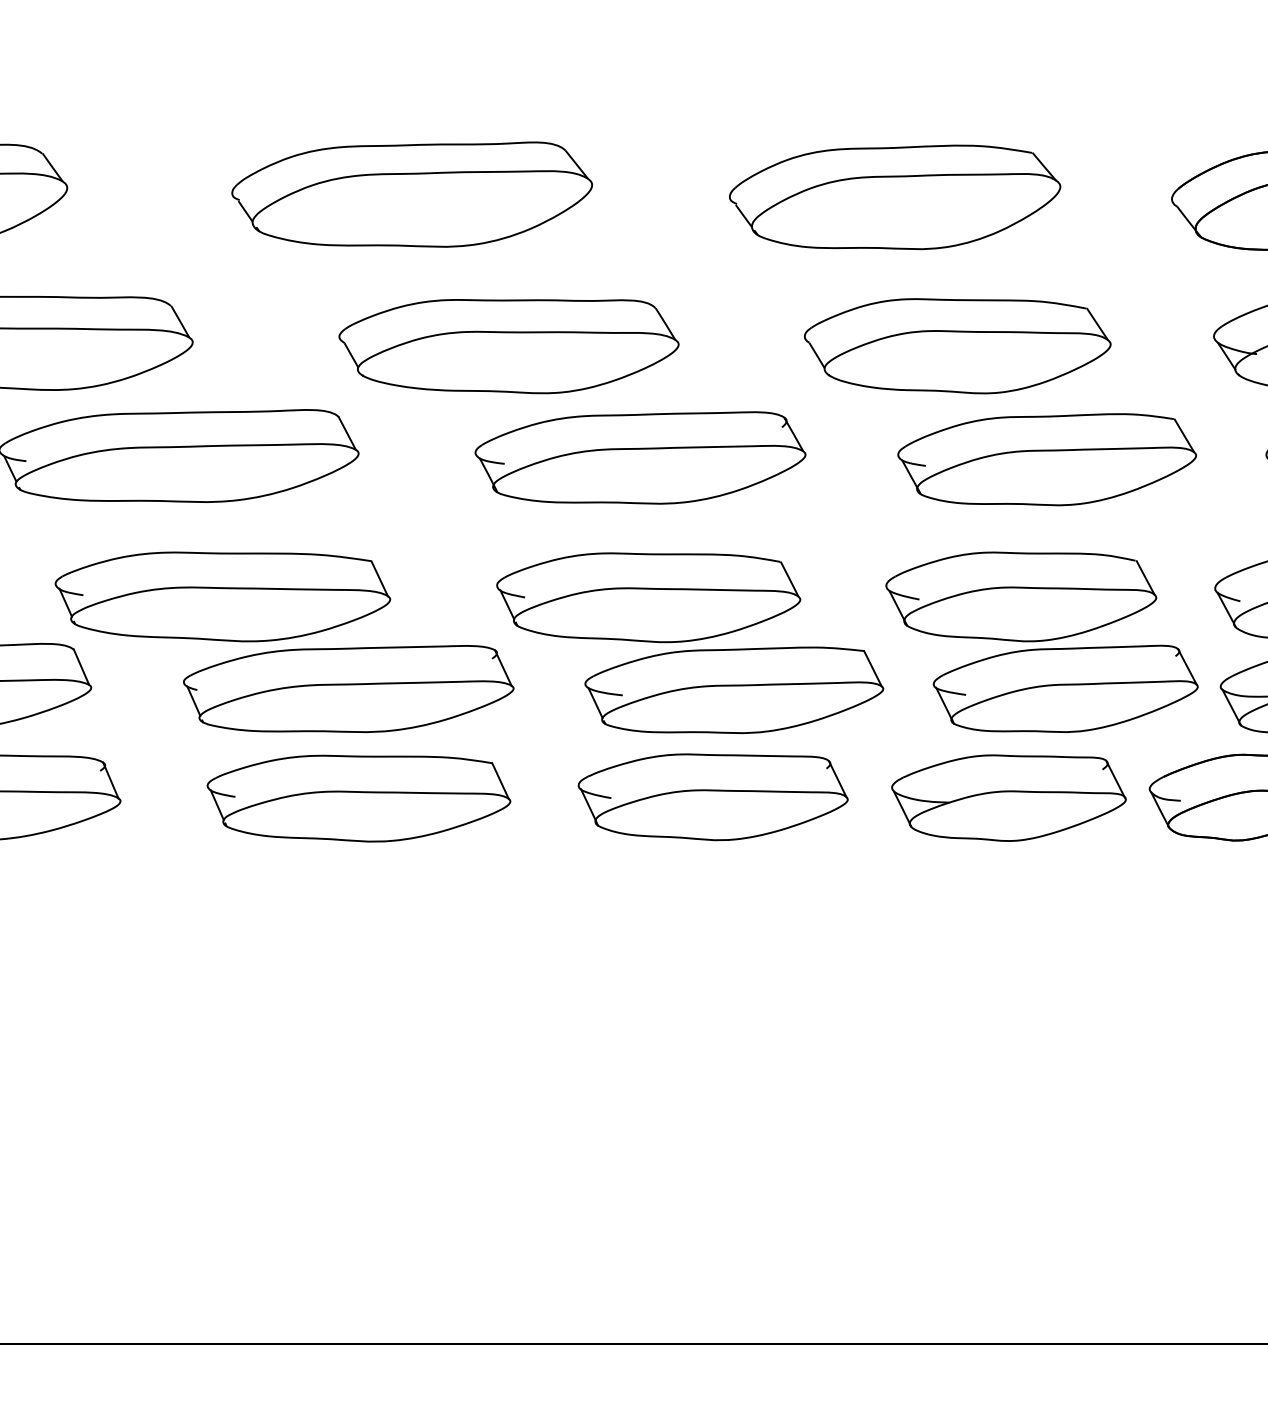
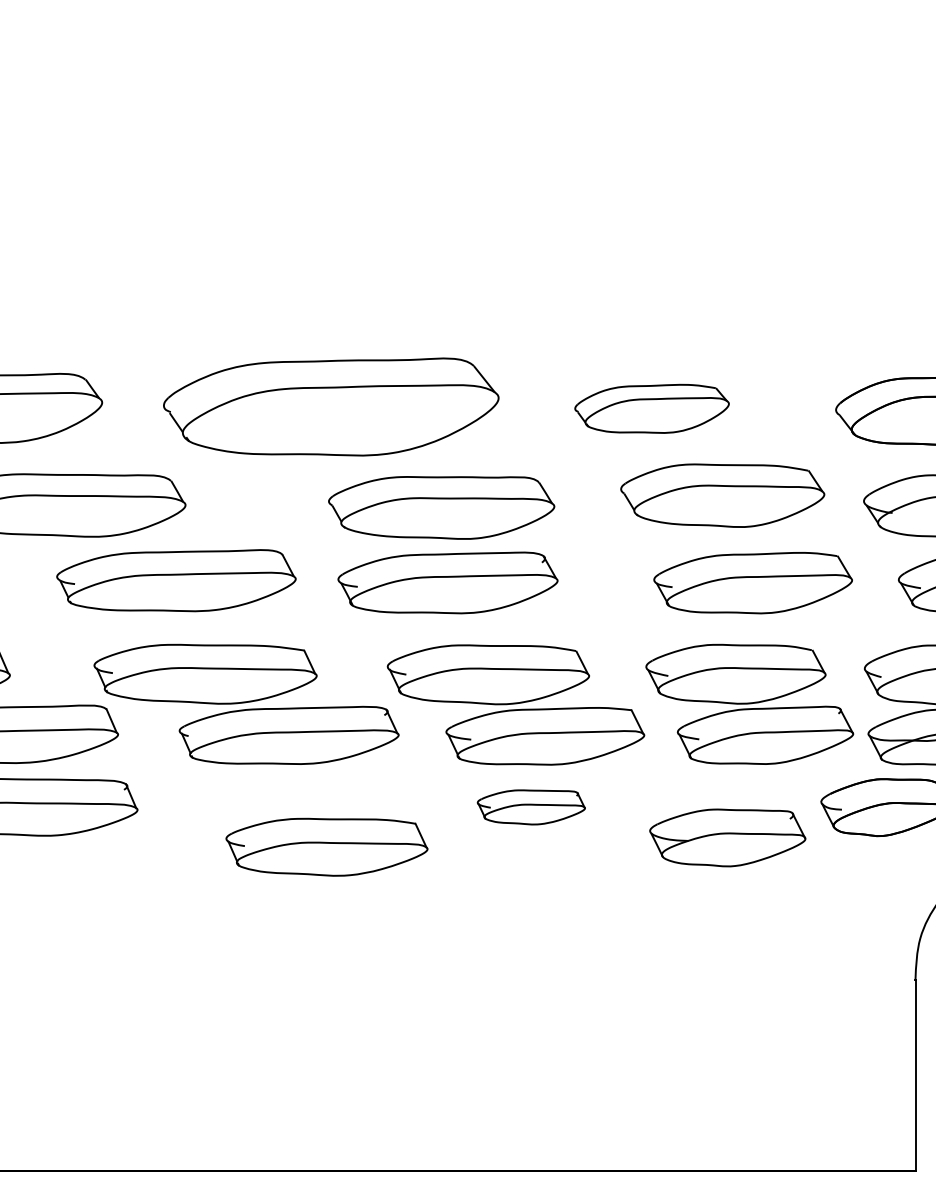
part: (412, 193) -> (331, 406), size x1.4
part: (894, 196) -> (651, 408), size x0.7
part: (508, 345) -> (441, 507), moved
part: (957, 345) -> (722, 495), moved
part: (639, 457) -> (447, 582), moved
part: (358, 797) -> (326, 846), moved
part: (713, 797) -> (531, 807), size x0.6
part: (1008, 797) -> (727, 837), moved

